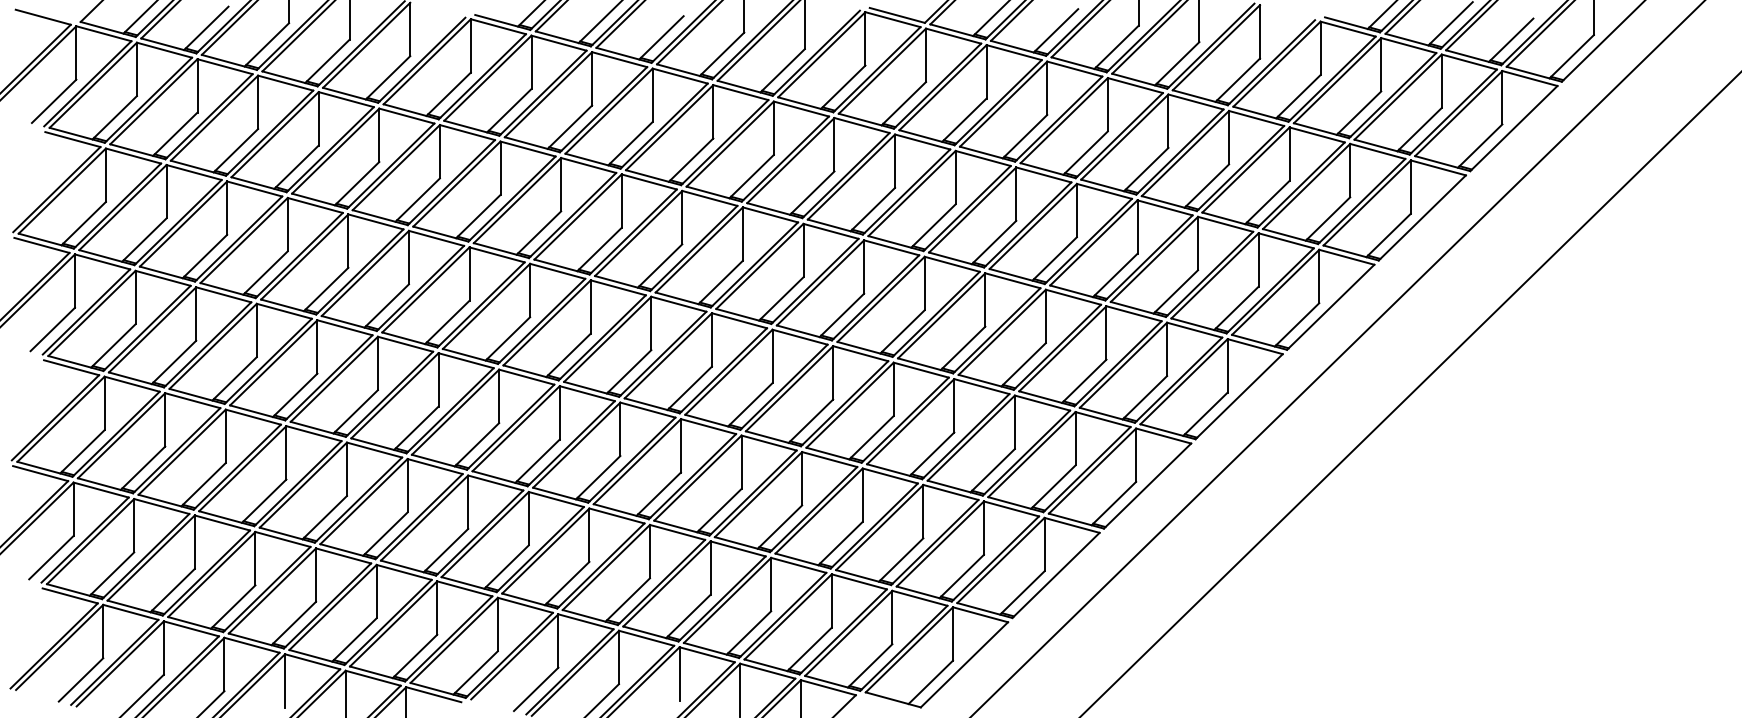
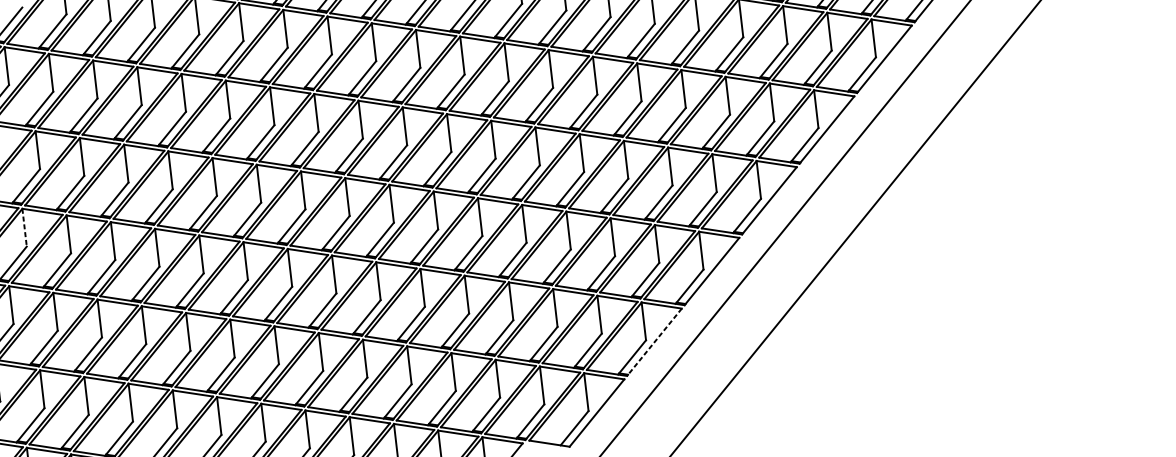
line: (196, 314) -> (24, 228), solid -> dashed
line: (1056, 575) -> (654, 342), solid -> dashed

